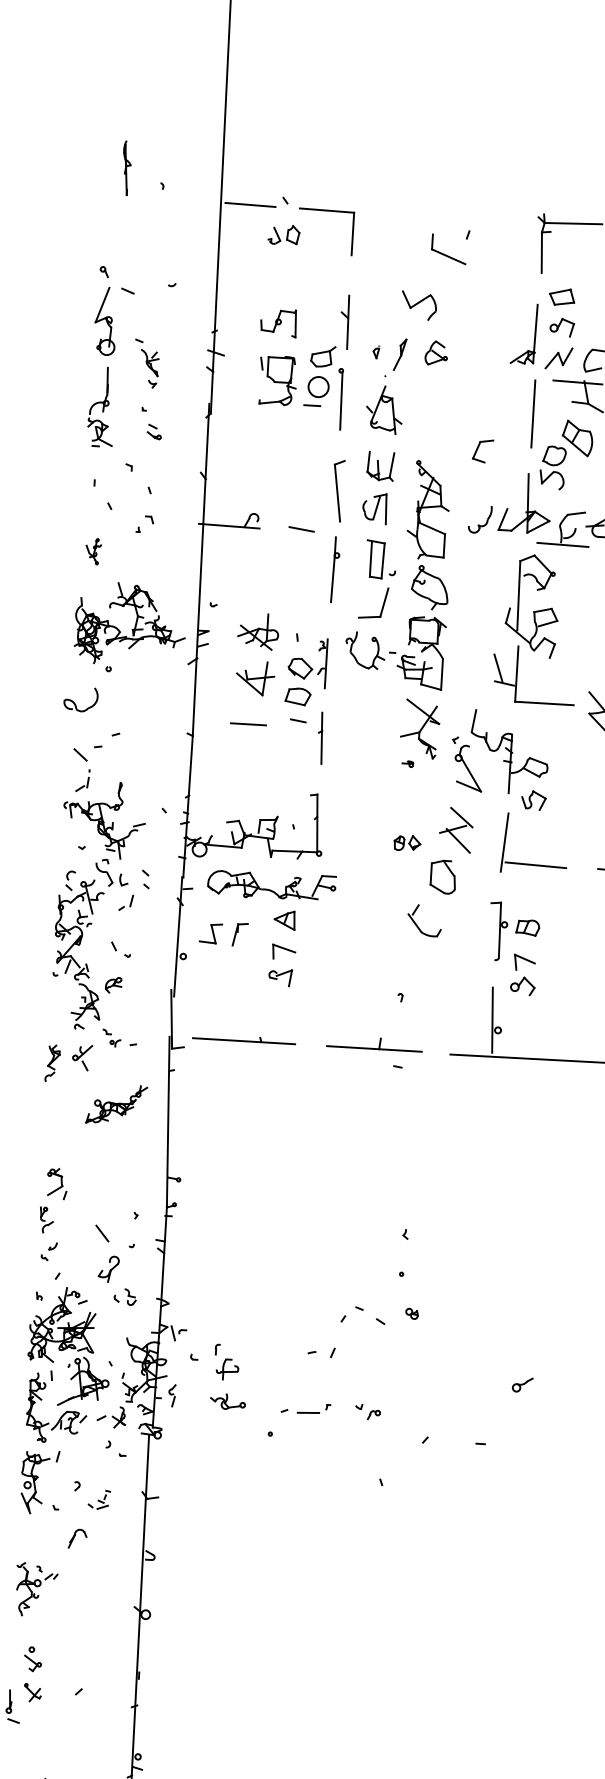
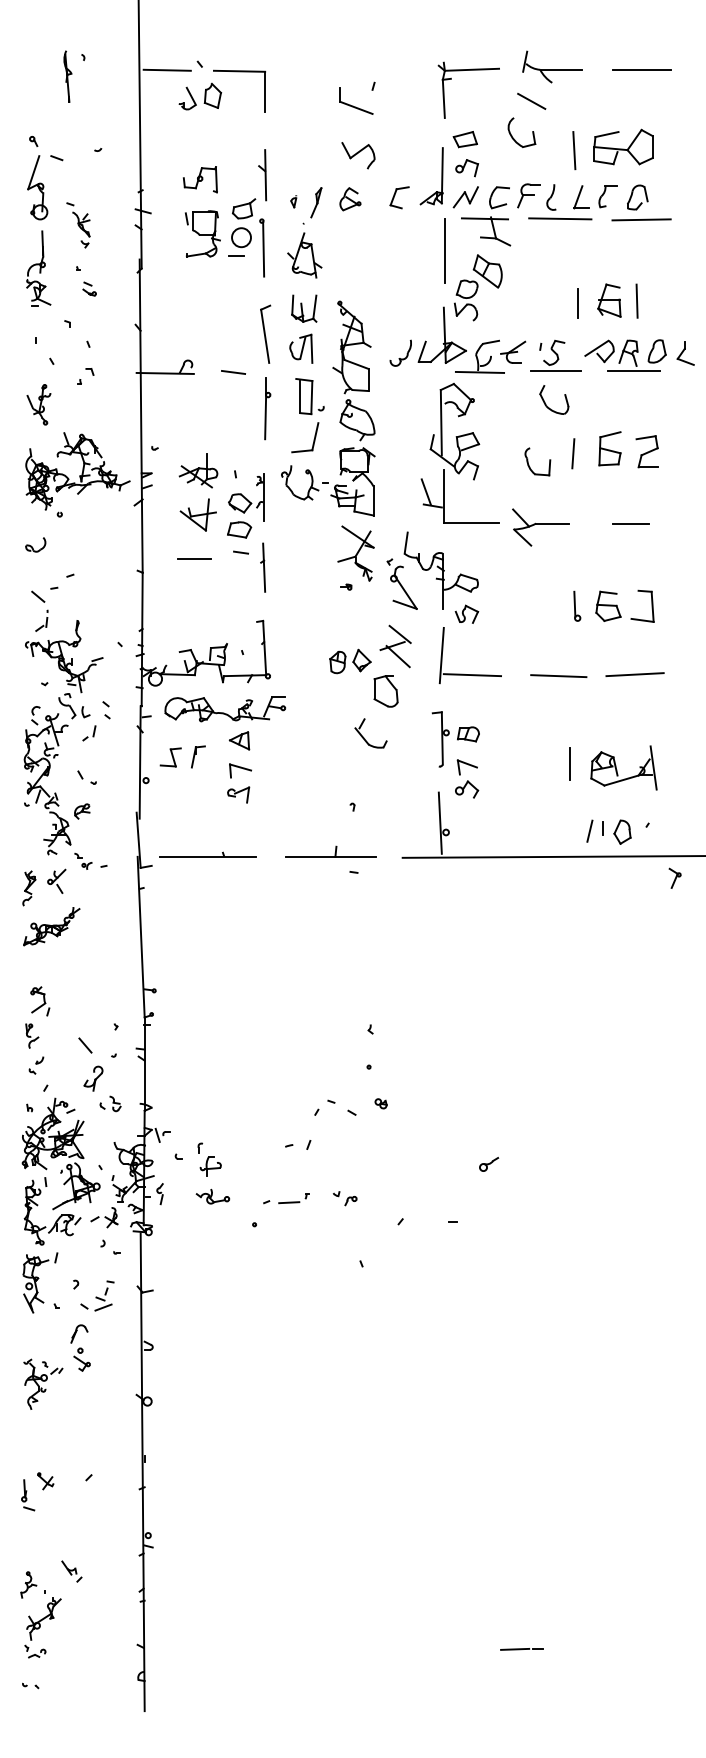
part: (126, 168) -> (67, 76), moved
part: (284, 234) -> (200, 96), size x1.43
part: (419, 305) -> (358, 155), moved
part: (482, 450) -> (399, 197), moved
part: (92, 551) -> (38, 404), size x1.67
part: (80, 699) -> (35, 544), size x0.62
part: (407, 843) -> (350, 661), size x1.67
part: (116, 1104) -> (51, 926), moved
part: (99, 1499) -> (97, 1295), size x1.67
part: (32, 1659) -> (81, 1359), moved

